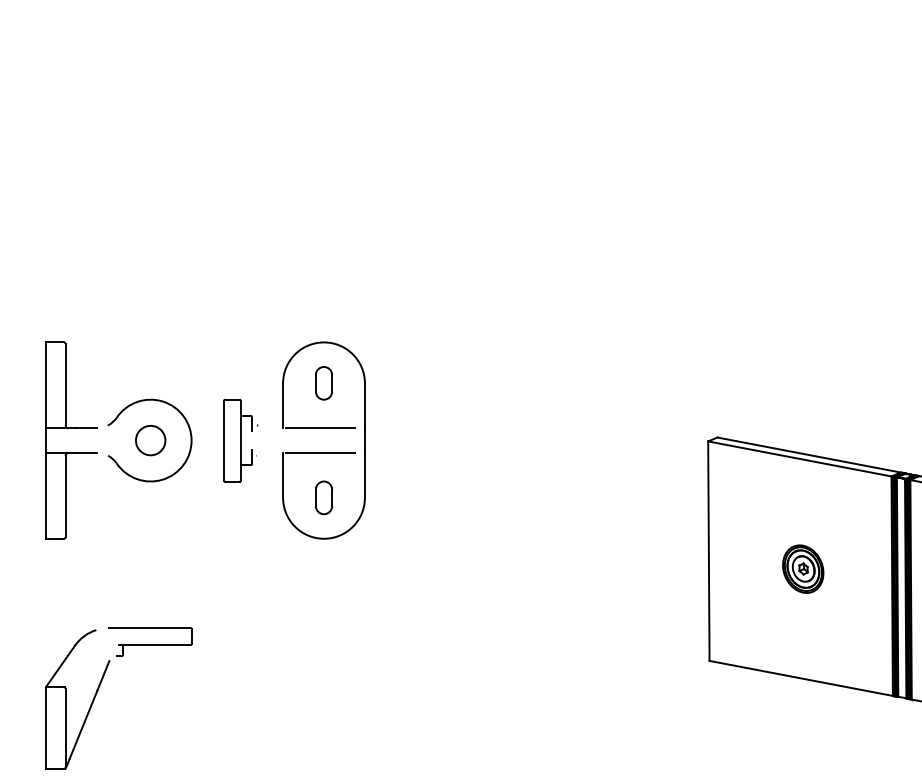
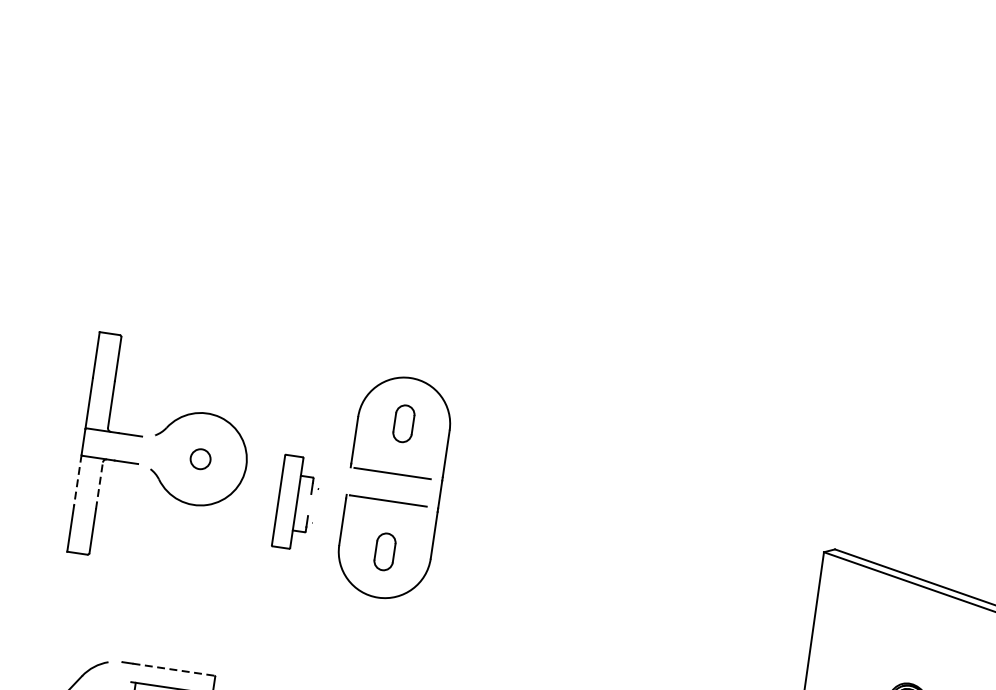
circle: (150, 440) -> (200, 459), size x0.6
part: (240, 440) -> (296, 503), moved
line: (45, 474) -> (77, 479), solid -> dashed
line: (65, 477) -> (99, 486), solid -> dashed
line: (154, 628) -> (173, 670), solid -> dashed

